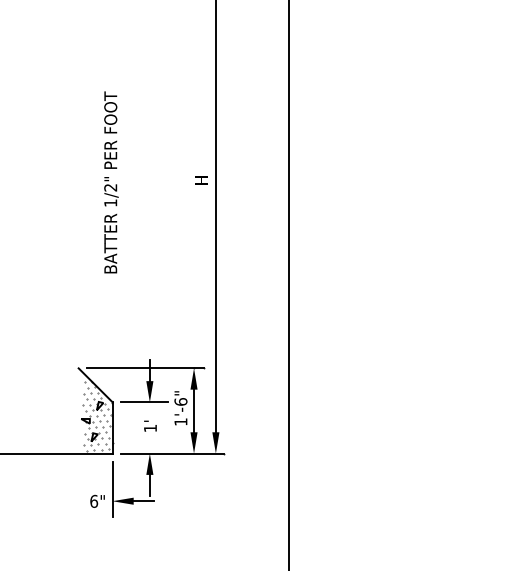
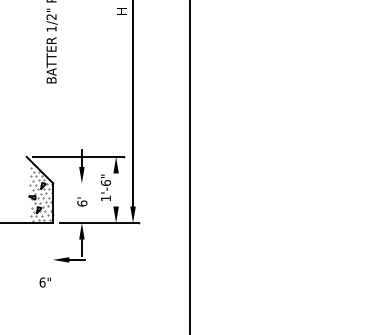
line: (144, 402) -> (77, 183), removed
line: (194, 410) -> (116, 189), removed
text: (149, 428) -> (81, 203), 1' -> 6'
line: (112, 489) -> (52, 250), removed
text: (97, 500) -> (45, 281), moved

